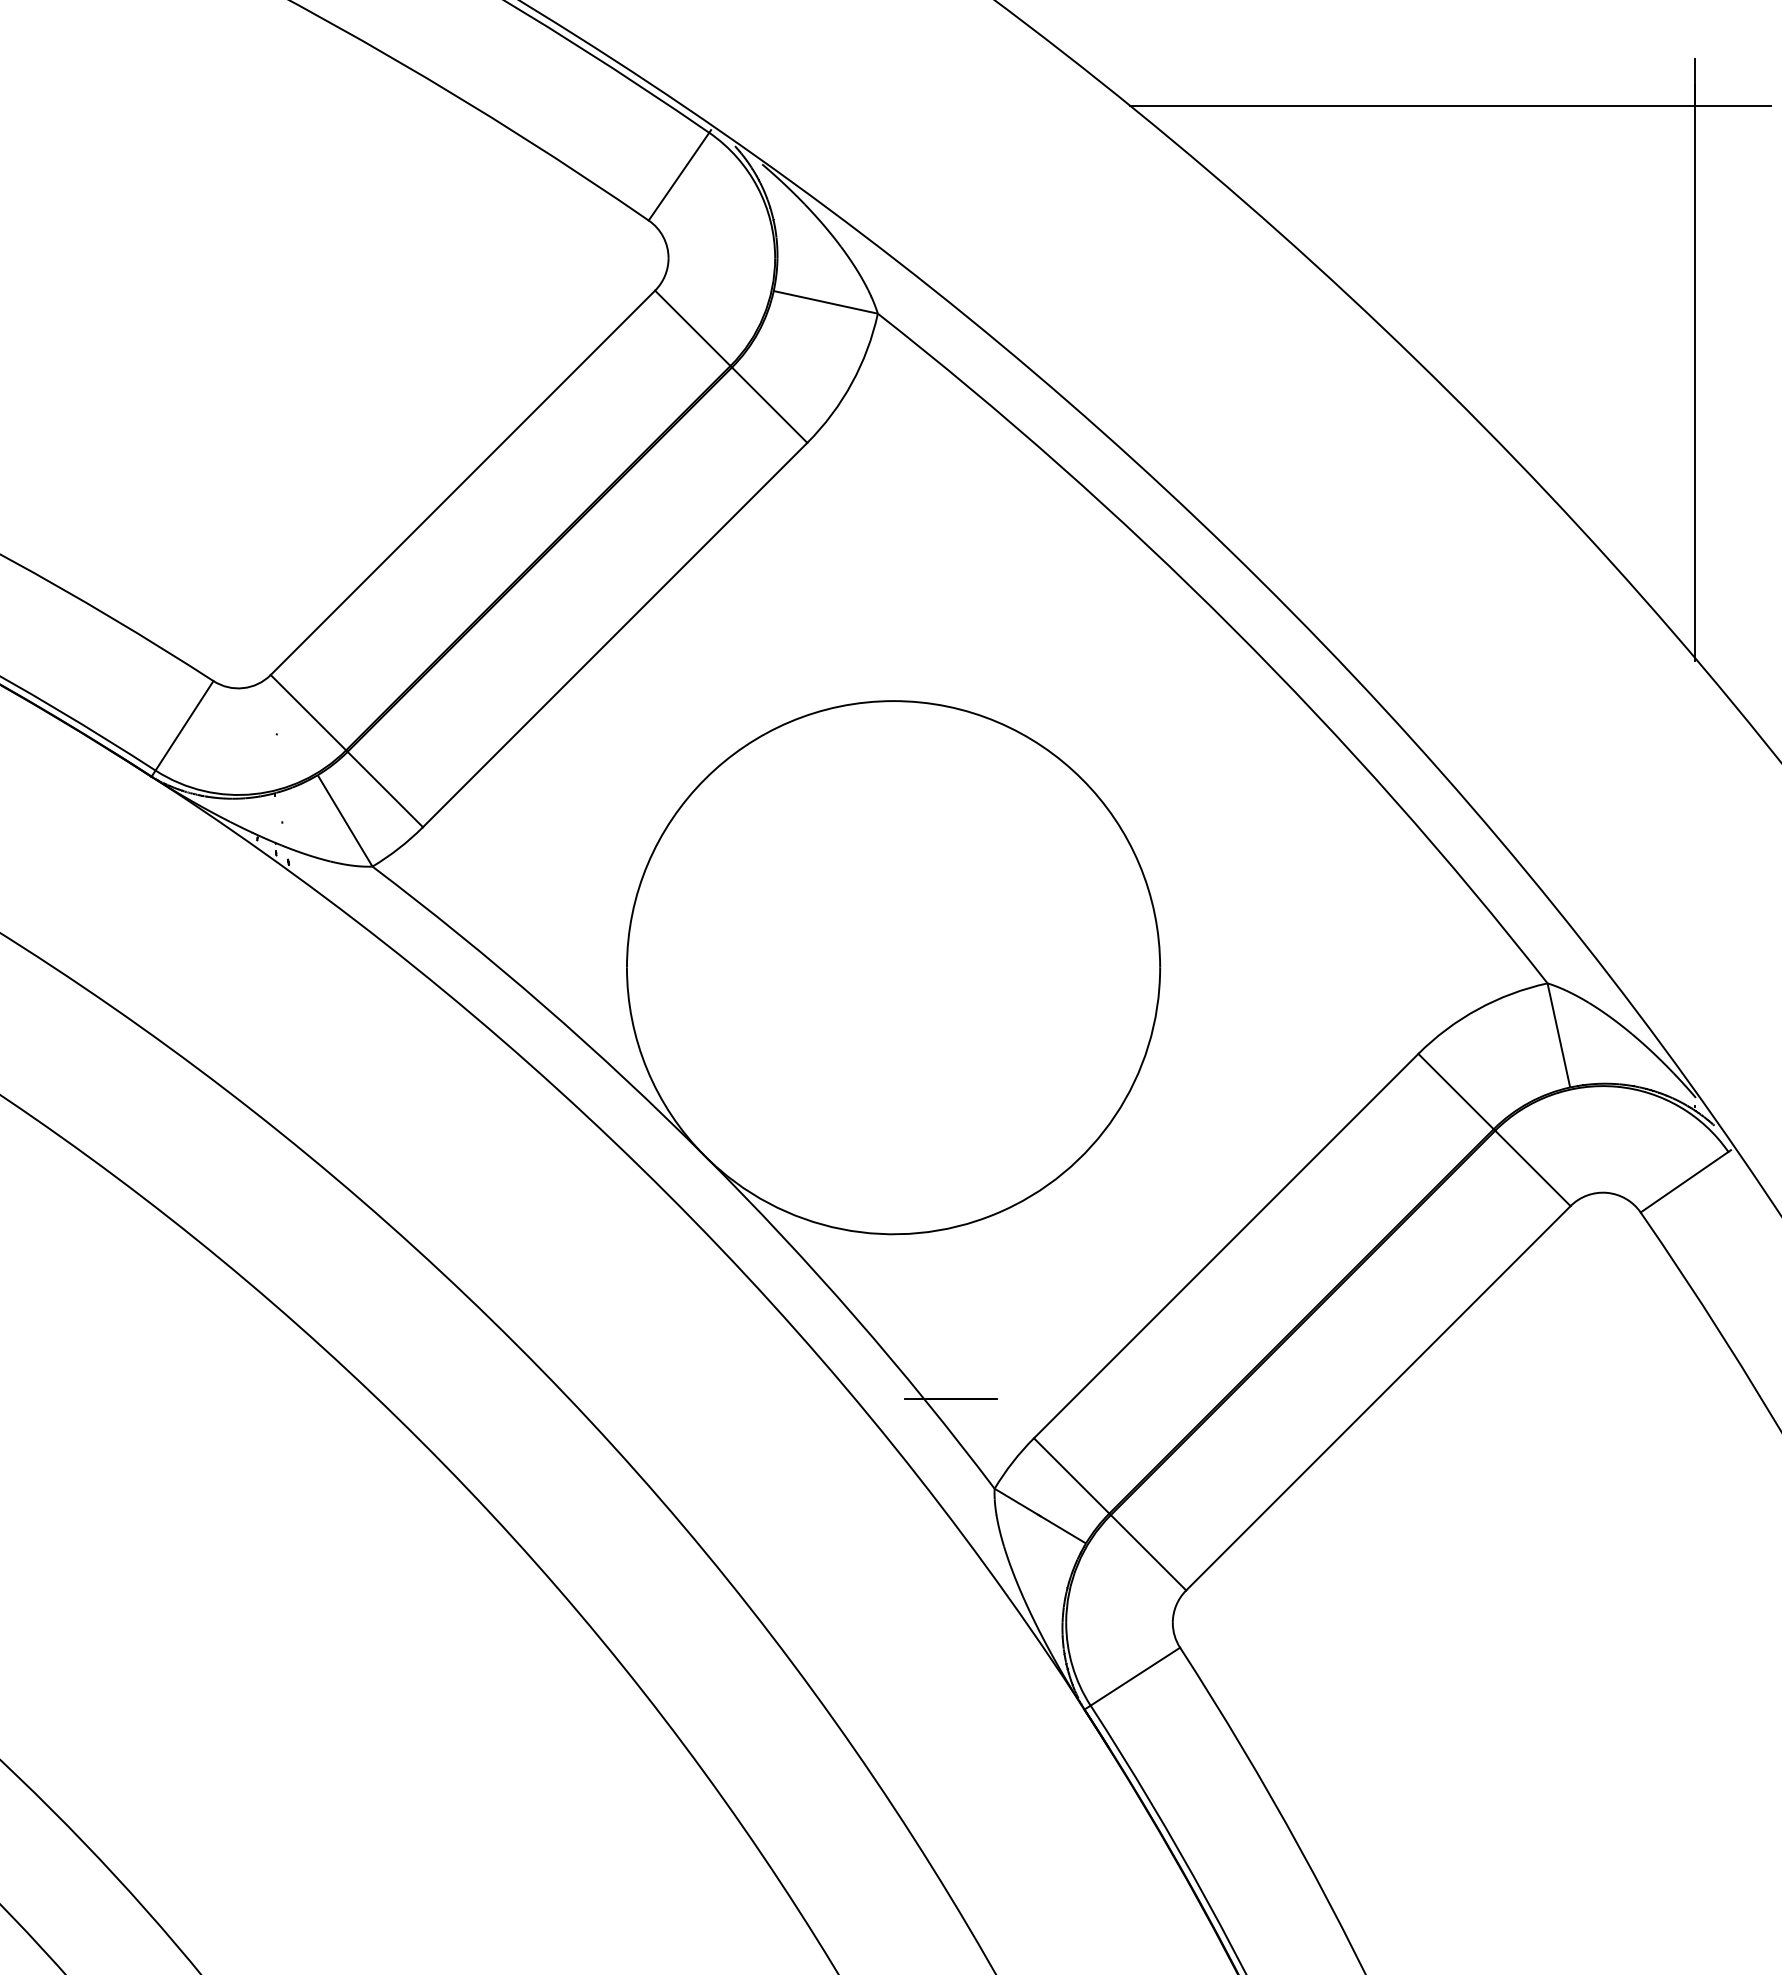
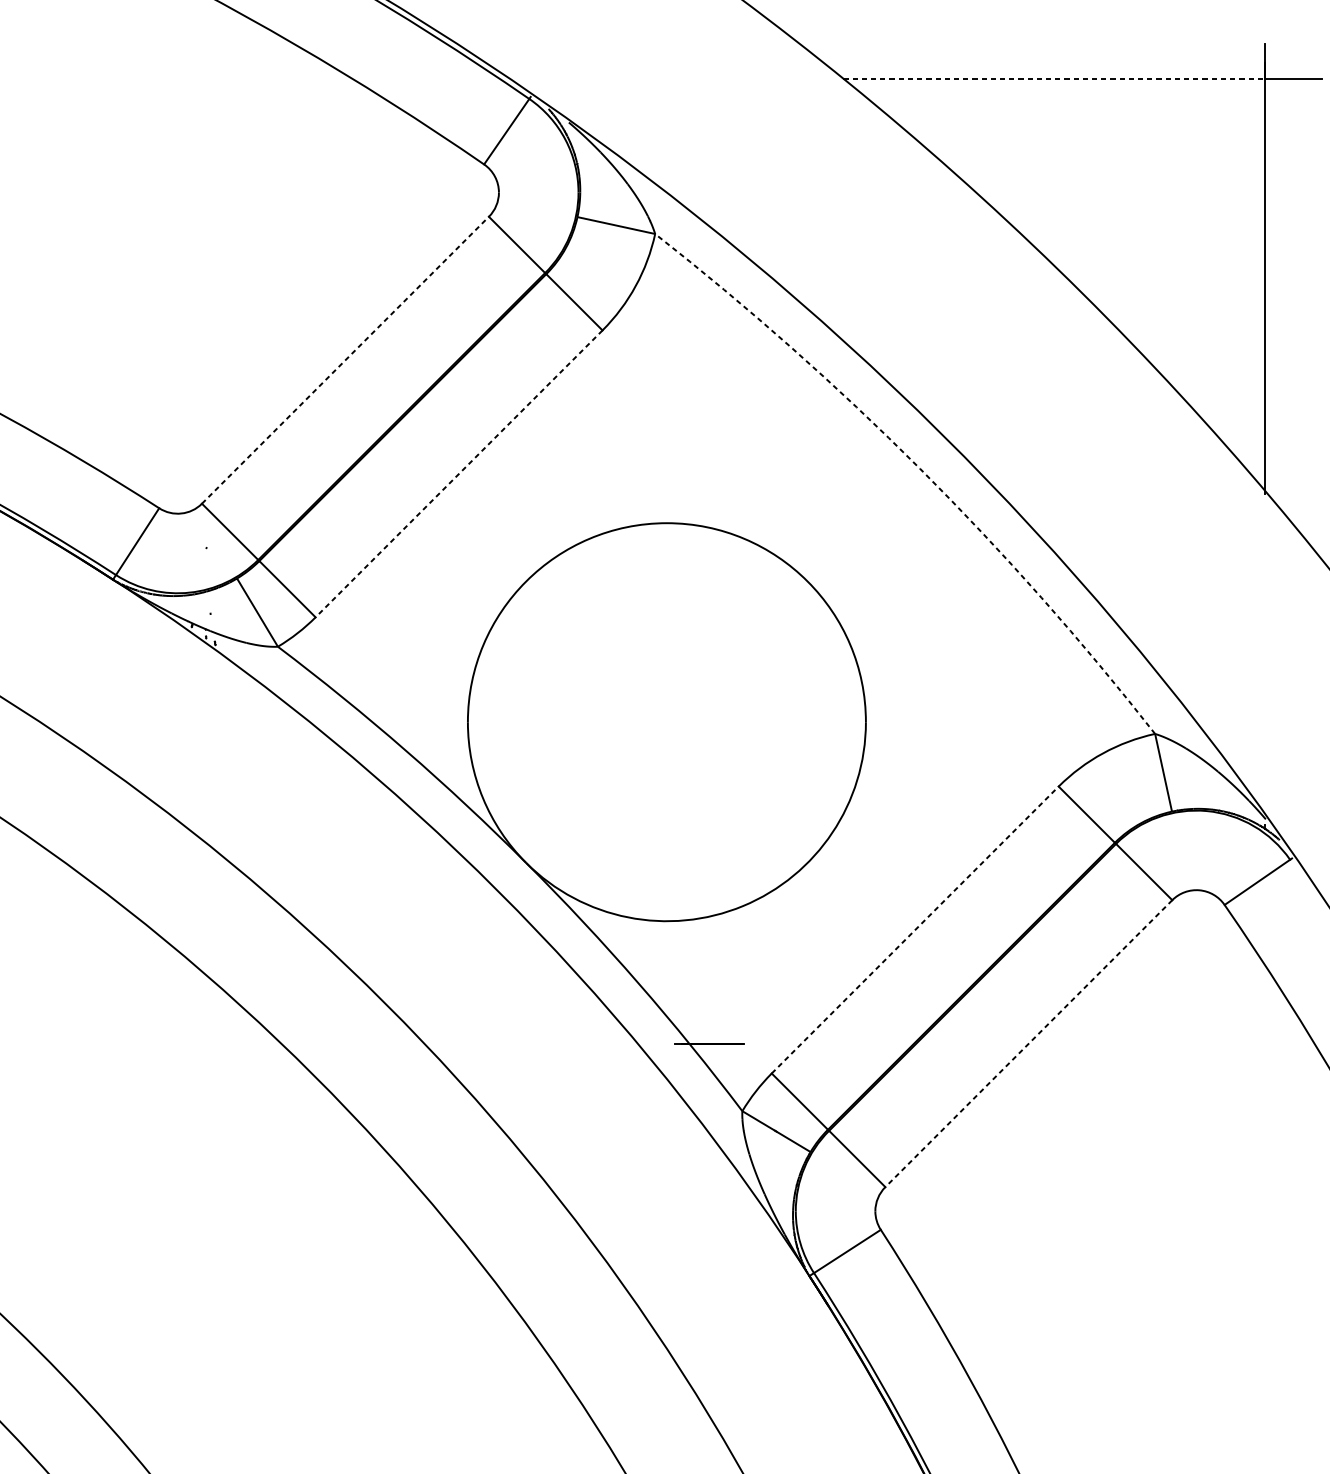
line: (1412, 105) -> (1054, 78), solid -> dashed
line: (462, 482) -> (345, 360), solid -> dashed
arc: (1232, 628) -> (919, 469), solid -> dashed
line: (615, 635) -> (459, 474), solid -> dashed
line: (1226, 1246) -> (915, 930), solid -> dashed
line: (1378, 1398) -> (1028, 1043), solid -> dashed

